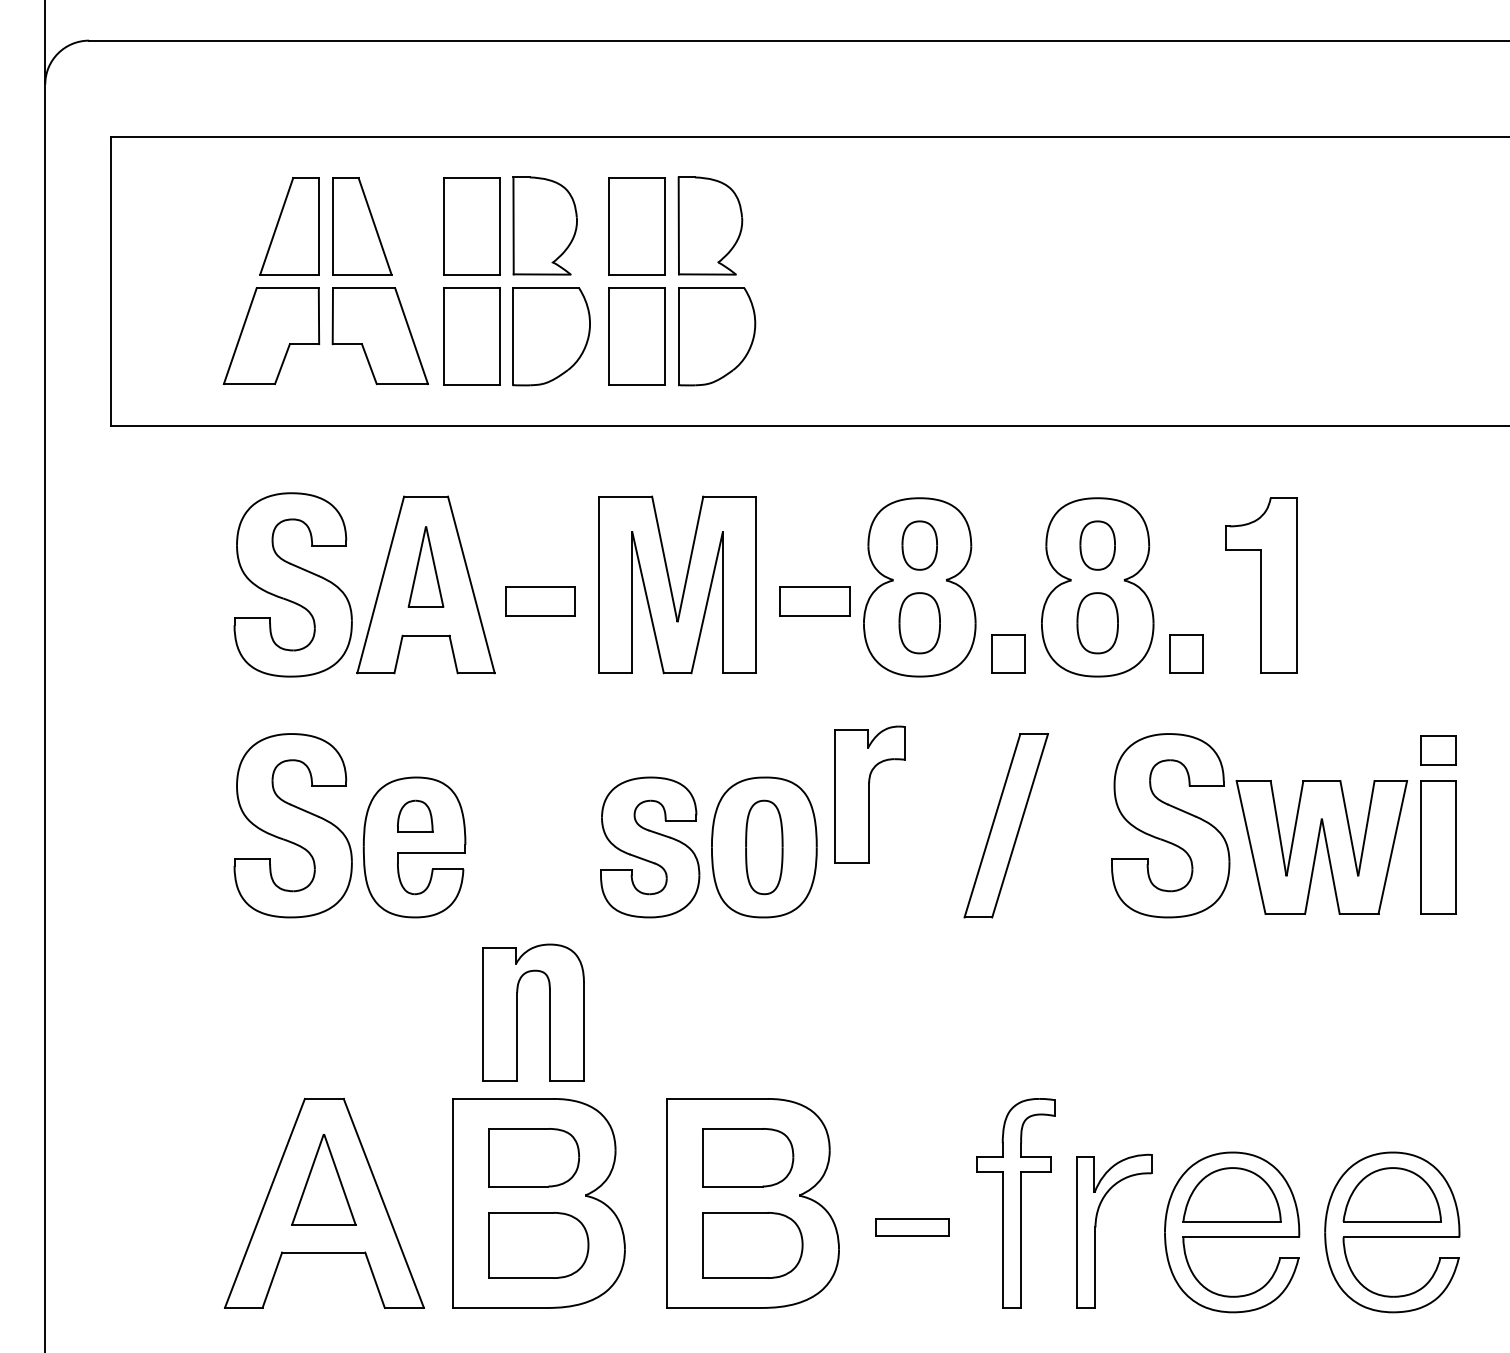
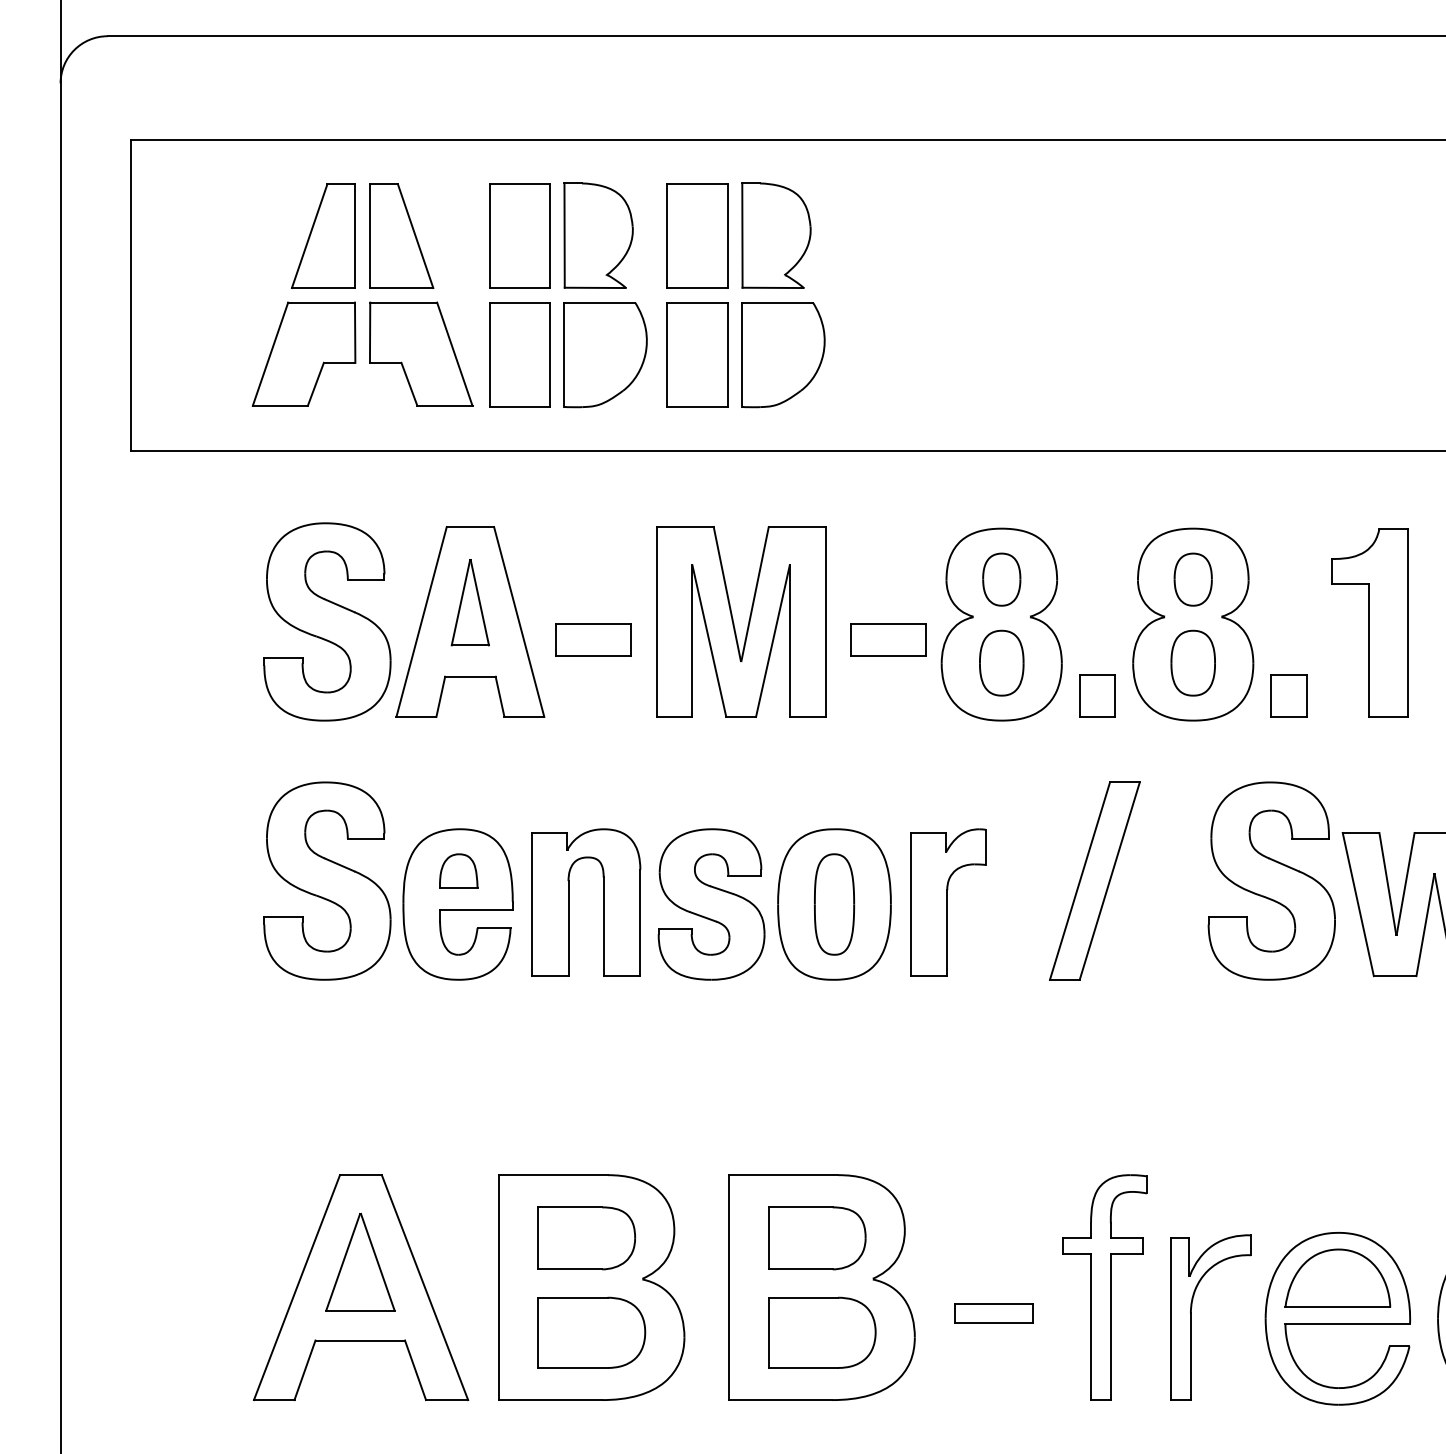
part: (869, 794) -> (947, 902), moved
part: (517, 1012) -> (568, 902), moved

